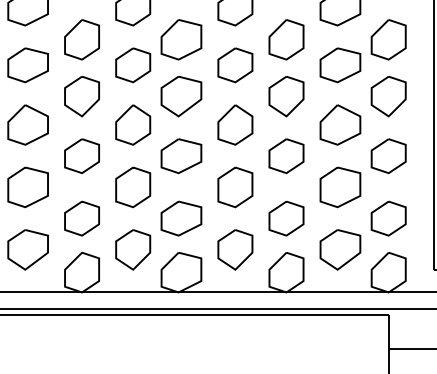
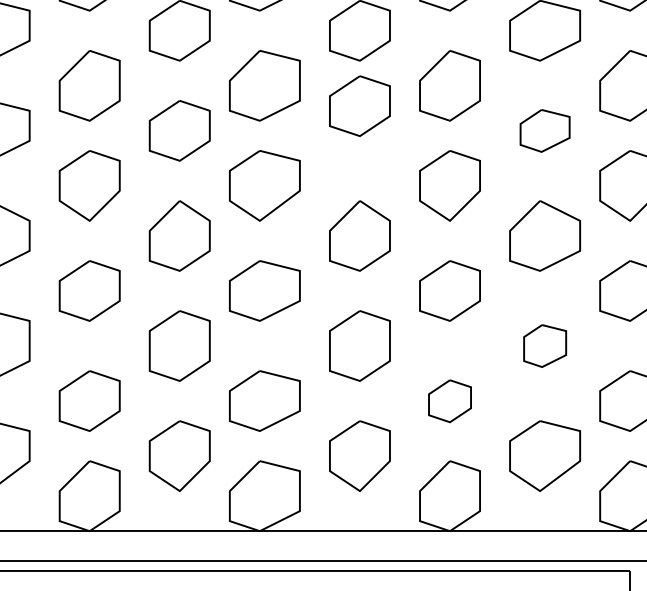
part: (235, 65) -> (360, 106), moved
part: (340, 65) -> (545, 131), size x0.7
part: (340, 187) -> (545, 346), size x0.6
part: (286, 218) -> (450, 400), size x0.7

